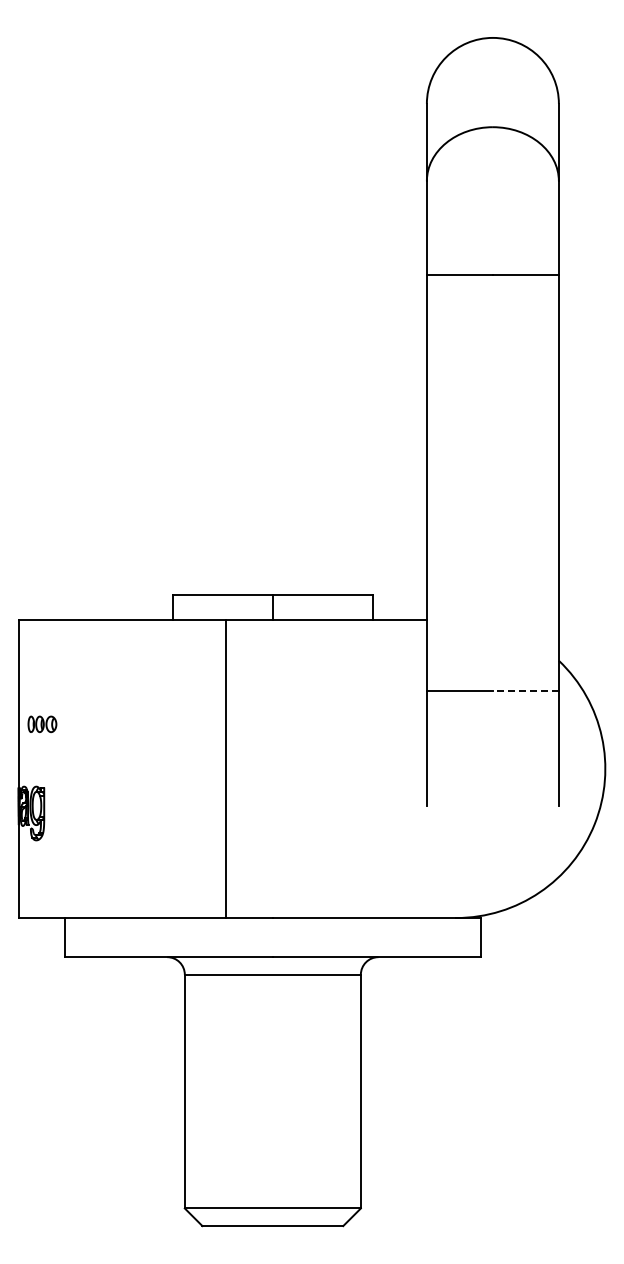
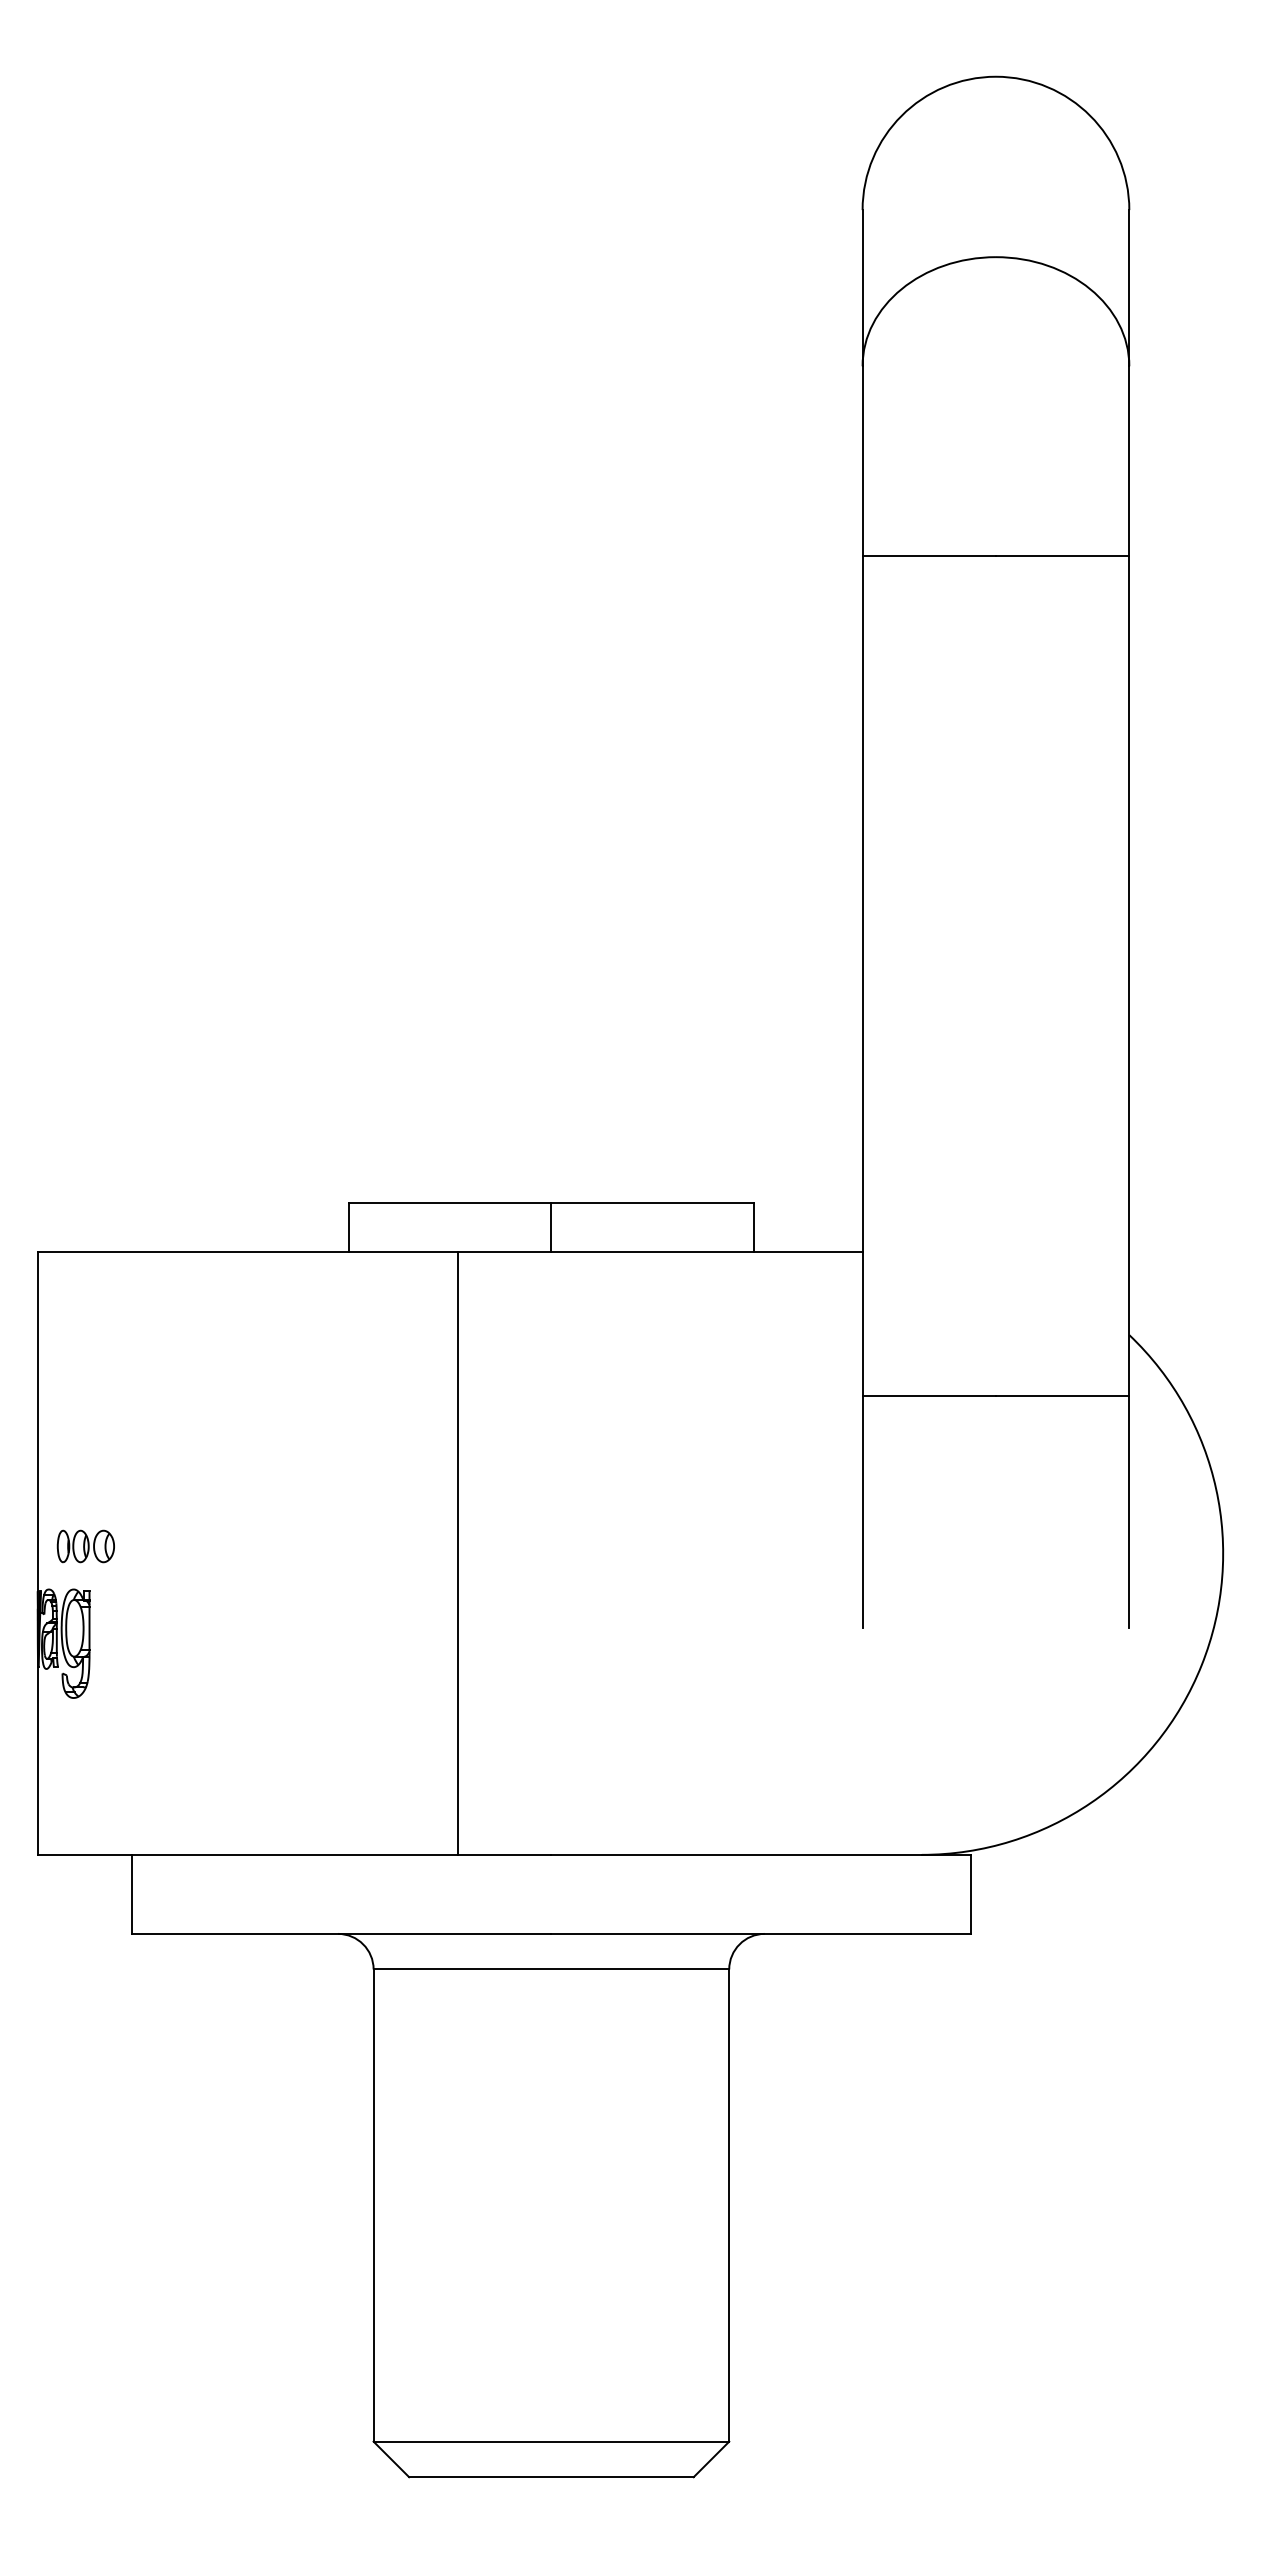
line: (525, 690) -> (1061, 1395), dashed -> solid
part: (42, 724) -> (86, 1546), moved

